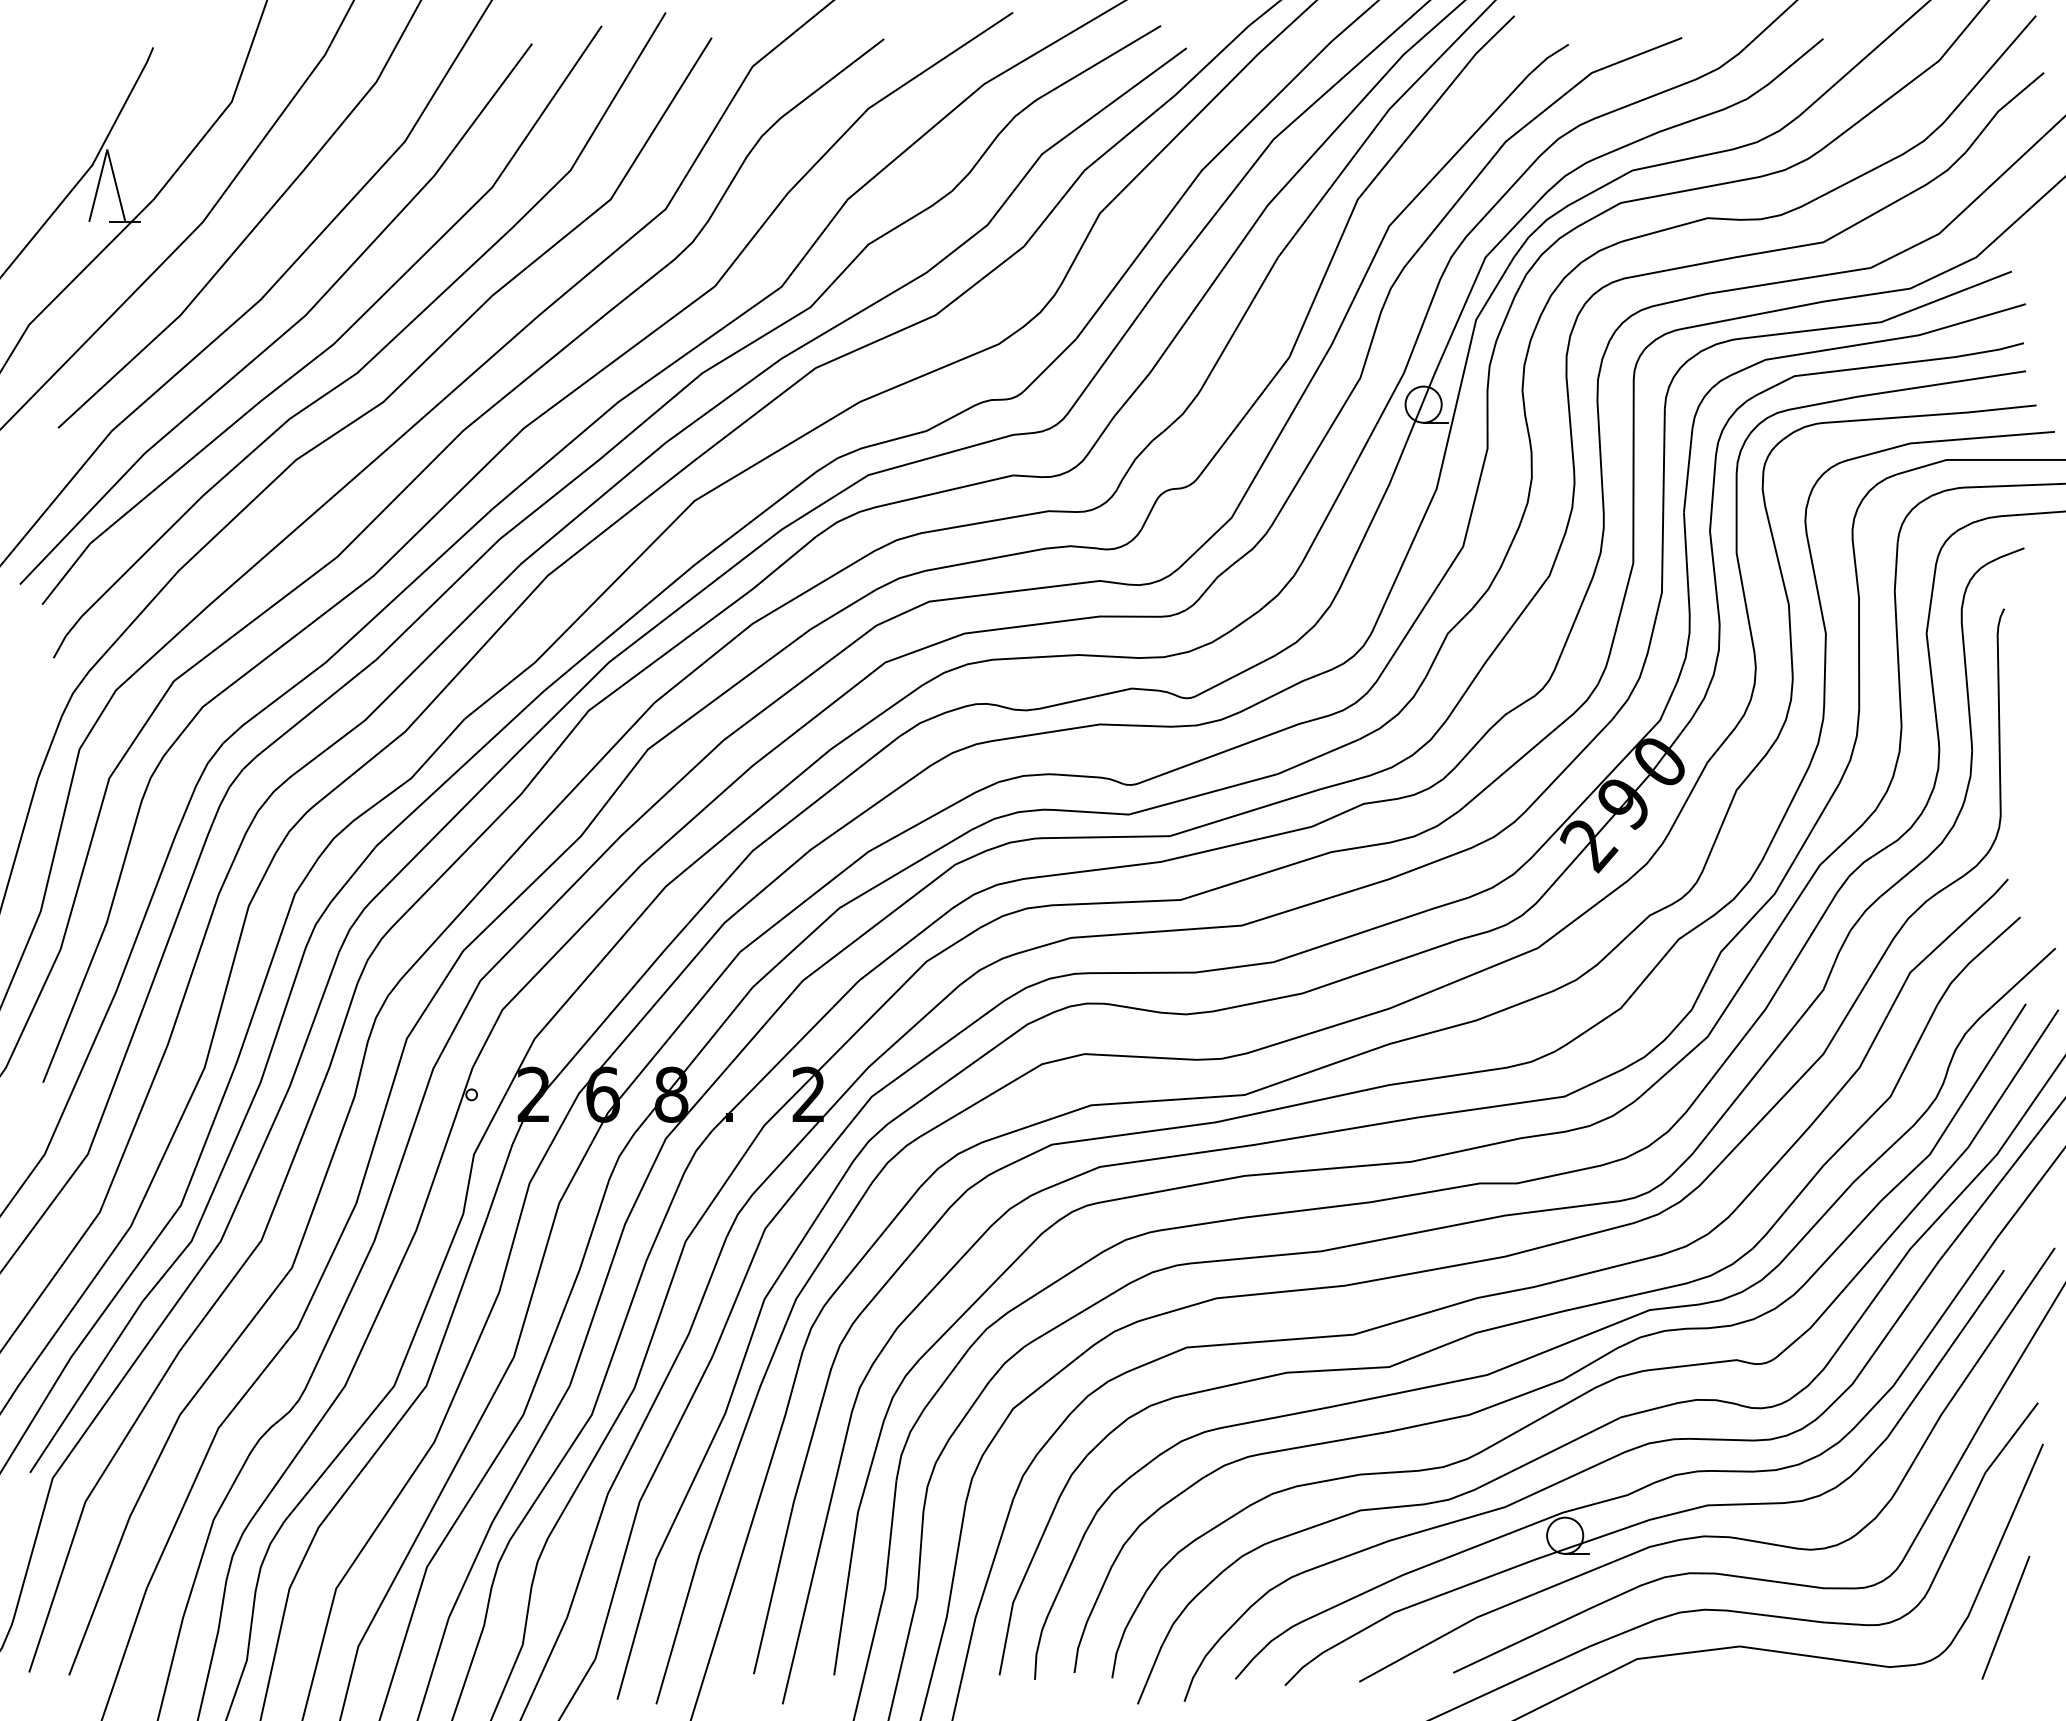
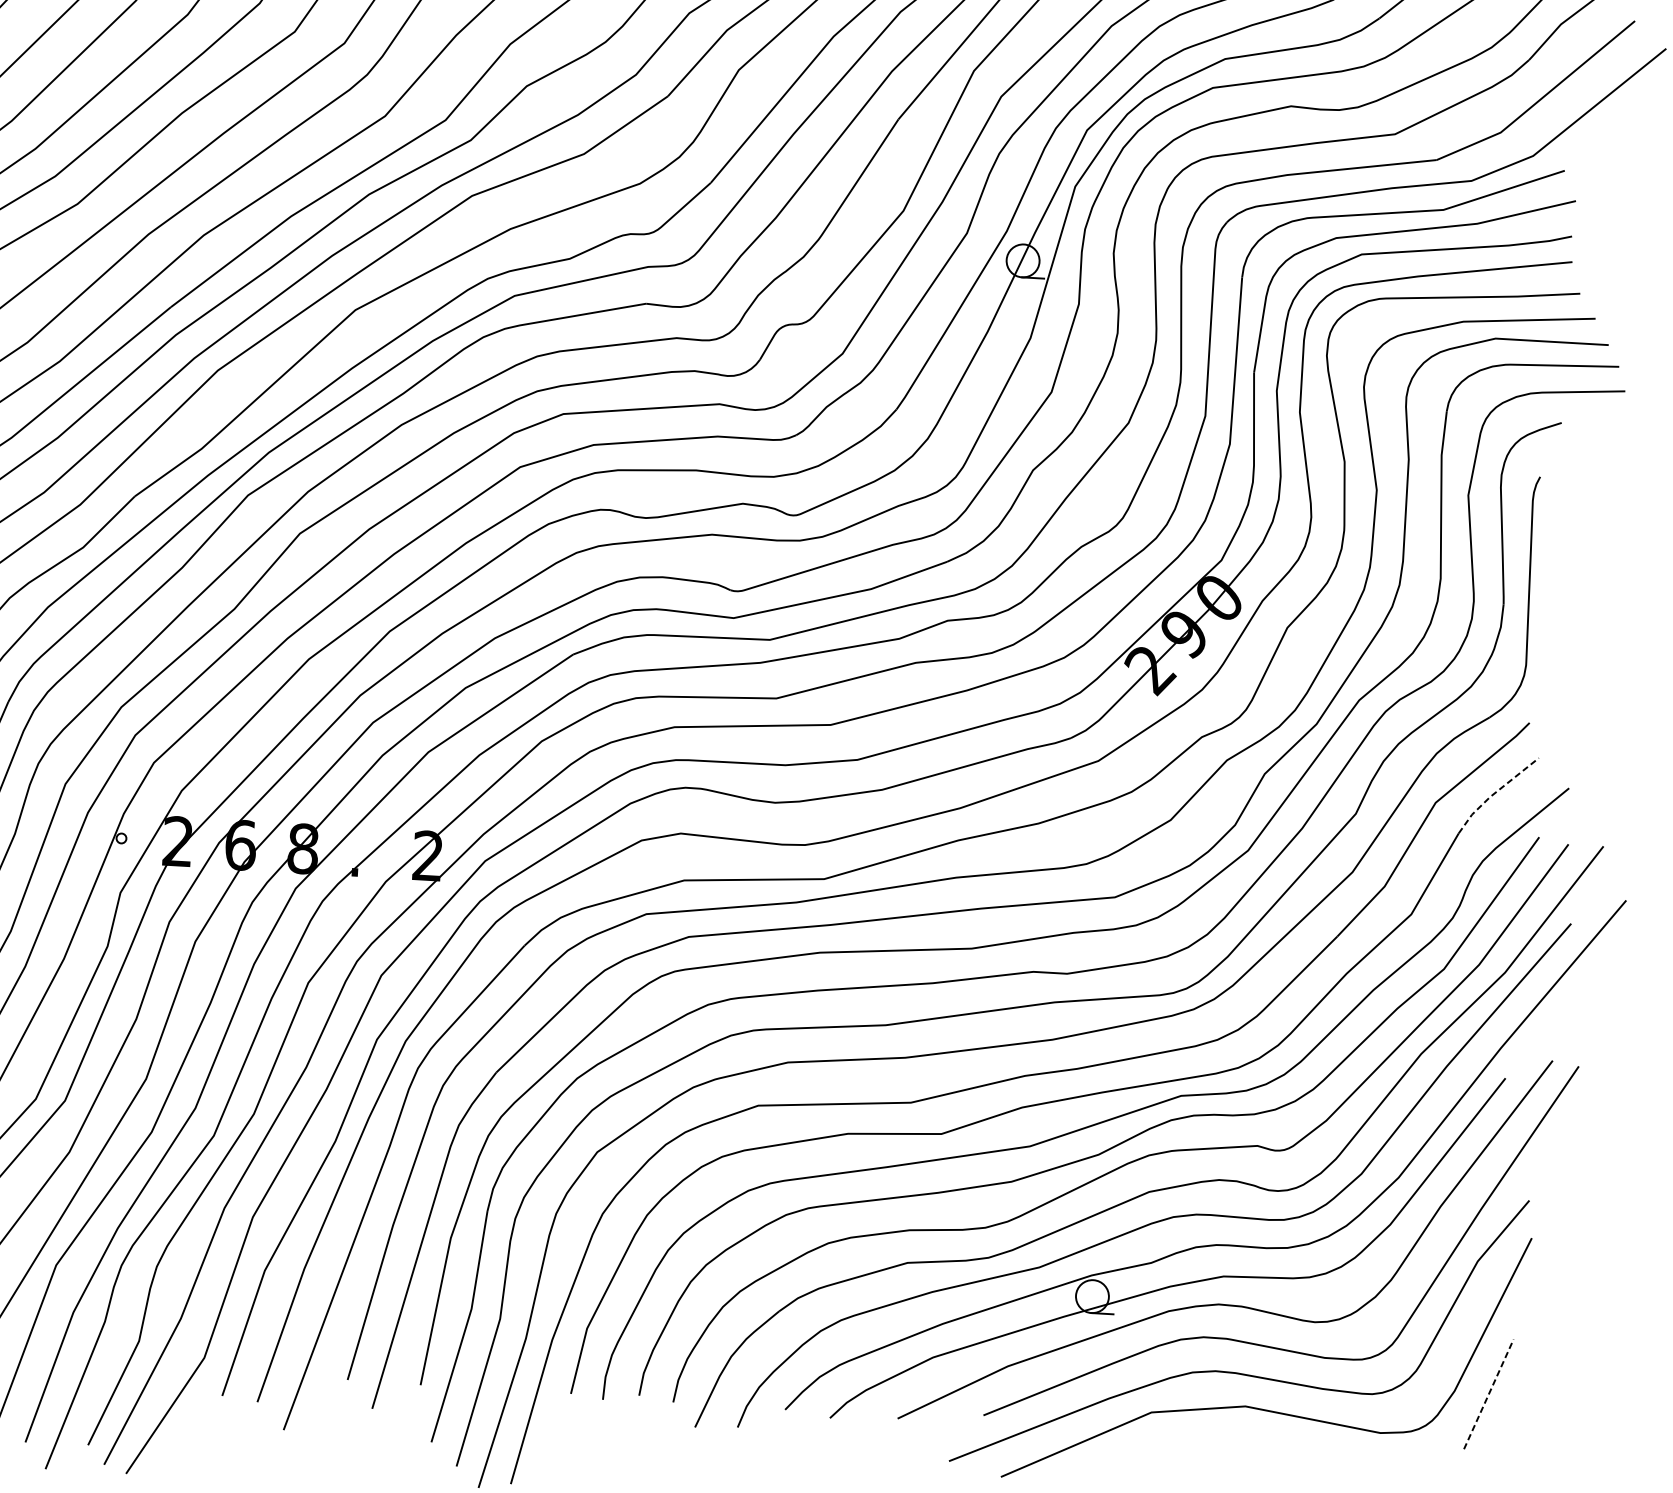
line: (1974, 958) -> (1494, 793), solid -> dashed
line: (2006, 1617) -> (1489, 1394), solid -> dashed

